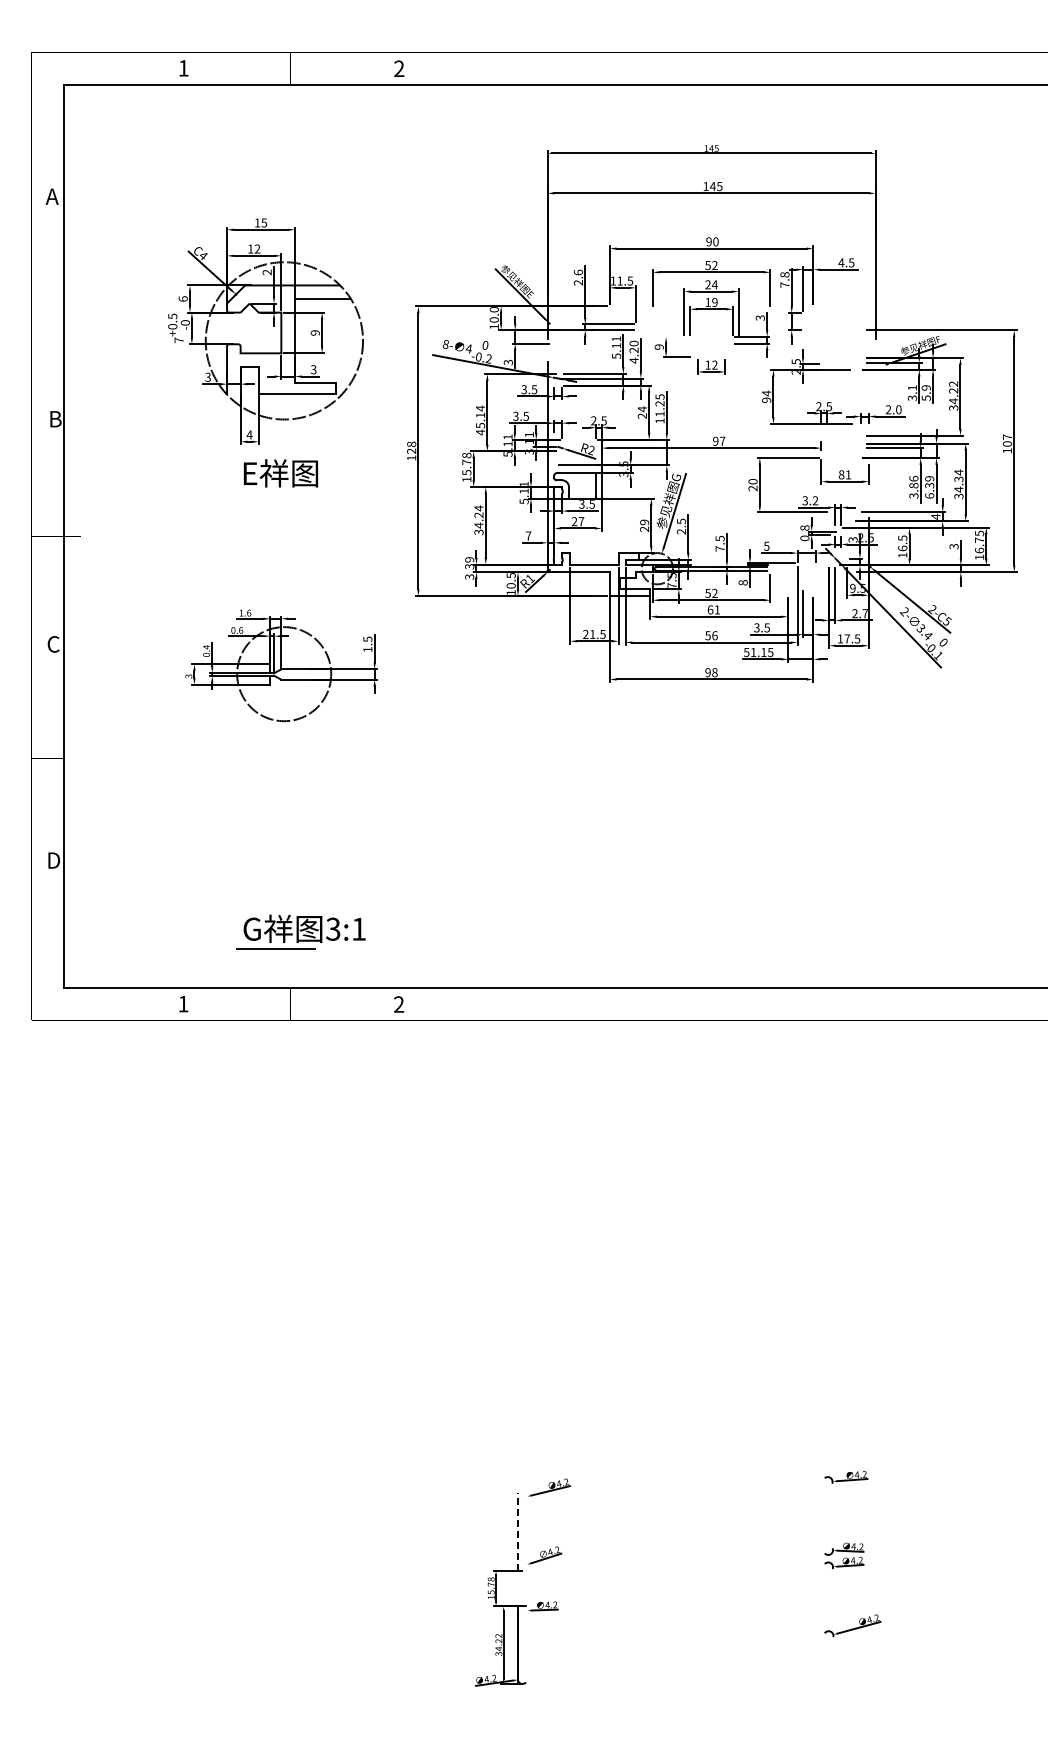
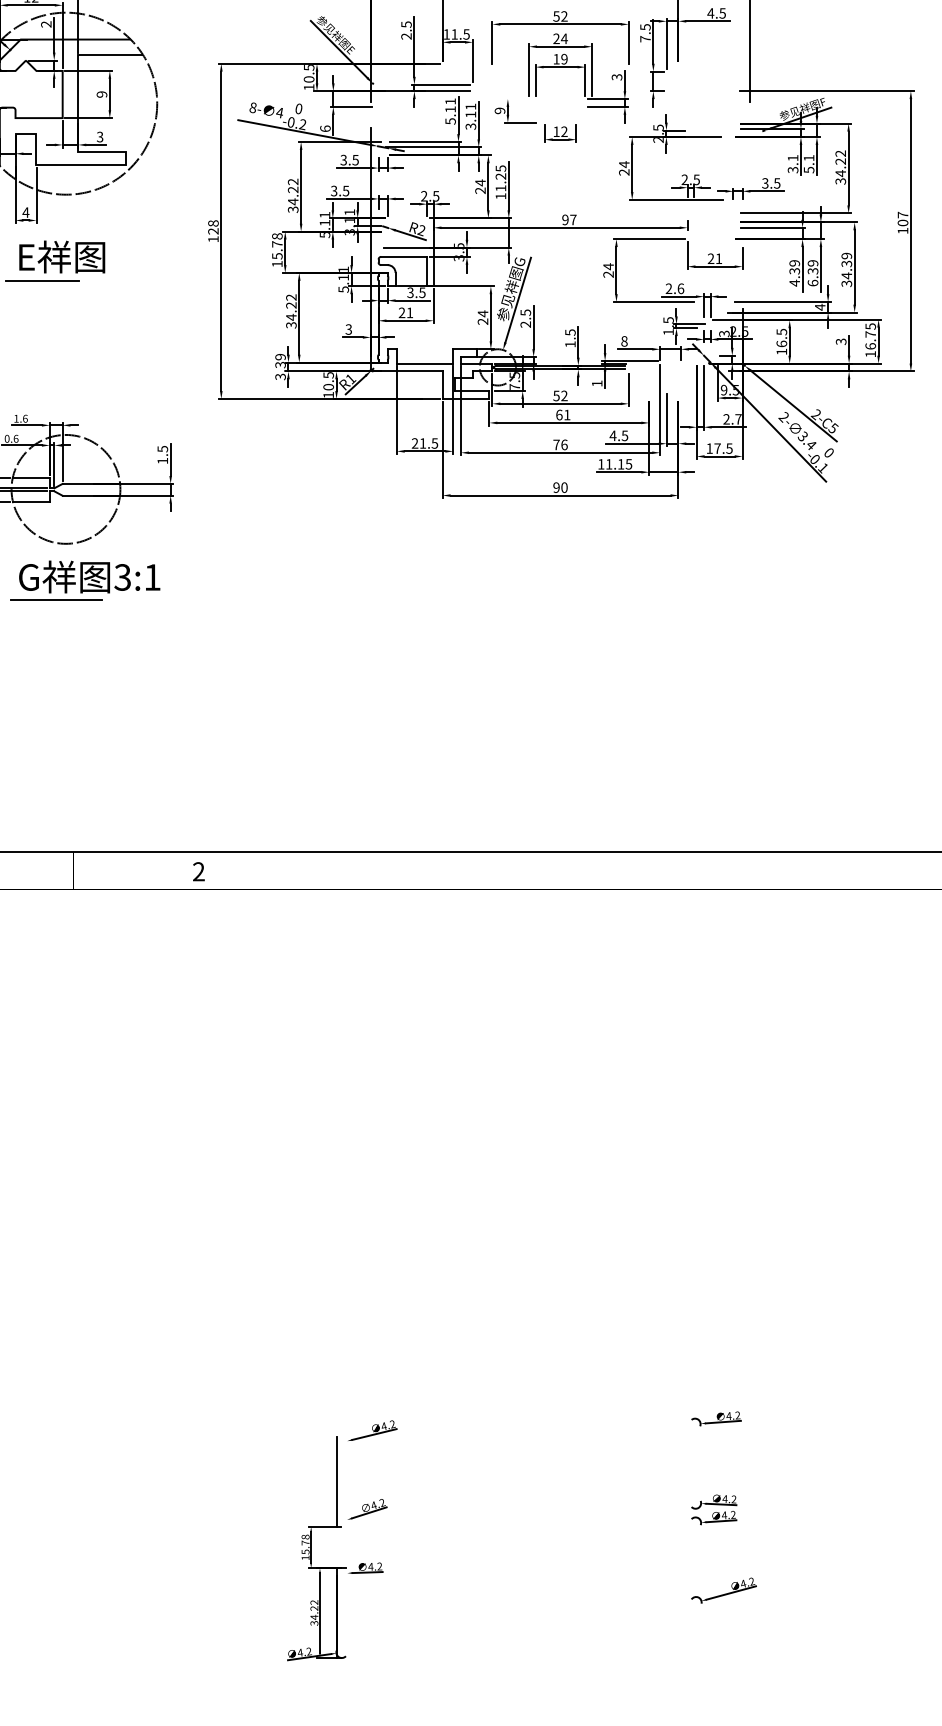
text: (577, 272) -> (405, 24), 2.6 -> 2.5
text: (784, 274) -> (644, 26), 7.8 -> 7.5
text: (493, 309) -> (308, 67), 10.0 -> 10.5
text: (633, 351) -> (470, 115), 4.20 -> 3.11
text: (507, 362) -> (324, 128), 3 -> 6
text: (925, 387) -> (808, 157), 5.9 -> 5.1
text: (766, 400) -> (624, 172), 94 -> 24
text: (893, 409) -> (771, 183), 2.0 -> 3.5
text: (480, 420) -> (293, 195), 45.14 -> 34.22
text: (958, 472) -> (846, 256), 34.34 -> 34.39
text: (841, 474) -> (710, 258), 81 -> 21
text: (752, 481) -> (607, 266), 20 -> 24
text: (913, 487) -> (794, 273), 3.86 -> 4.39
line: (263, 493) -> (42, 280), added
text: (810, 500) -> (675, 288), 3.2 -> 2.6
text: (478, 508) -> (290, 297), 34.24 -> 34.22
text: (581, 521) -> (410, 312), 27 -> 21
text: (644, 522) -> (482, 313), 29 -> 24
text: (804, 533) -> (668, 326), 0.8 -> 1.5
text: (528, 535) -> (348, 328), 7 -> 3
text: (766, 545) -> (624, 340), 5 -> 8
text: (719, 548) -> (569, 343), 7.5 -> 1.5
text: (742, 582) -> (596, 383), 8 -> 1
text: (756, 627) -> (612, 435), 3.5 -> 4.5
text: (707, 635) -> (555, 444), 56 -> 76
text: (746, 652) -> (600, 464), 51.15 -> 11.15
text: (714, 672) -> (563, 487), 98 -> 90
part: (300, 931) -> (84, 580), moved
line: (518, 1531) -> (337, 1481), dashed -> solid

